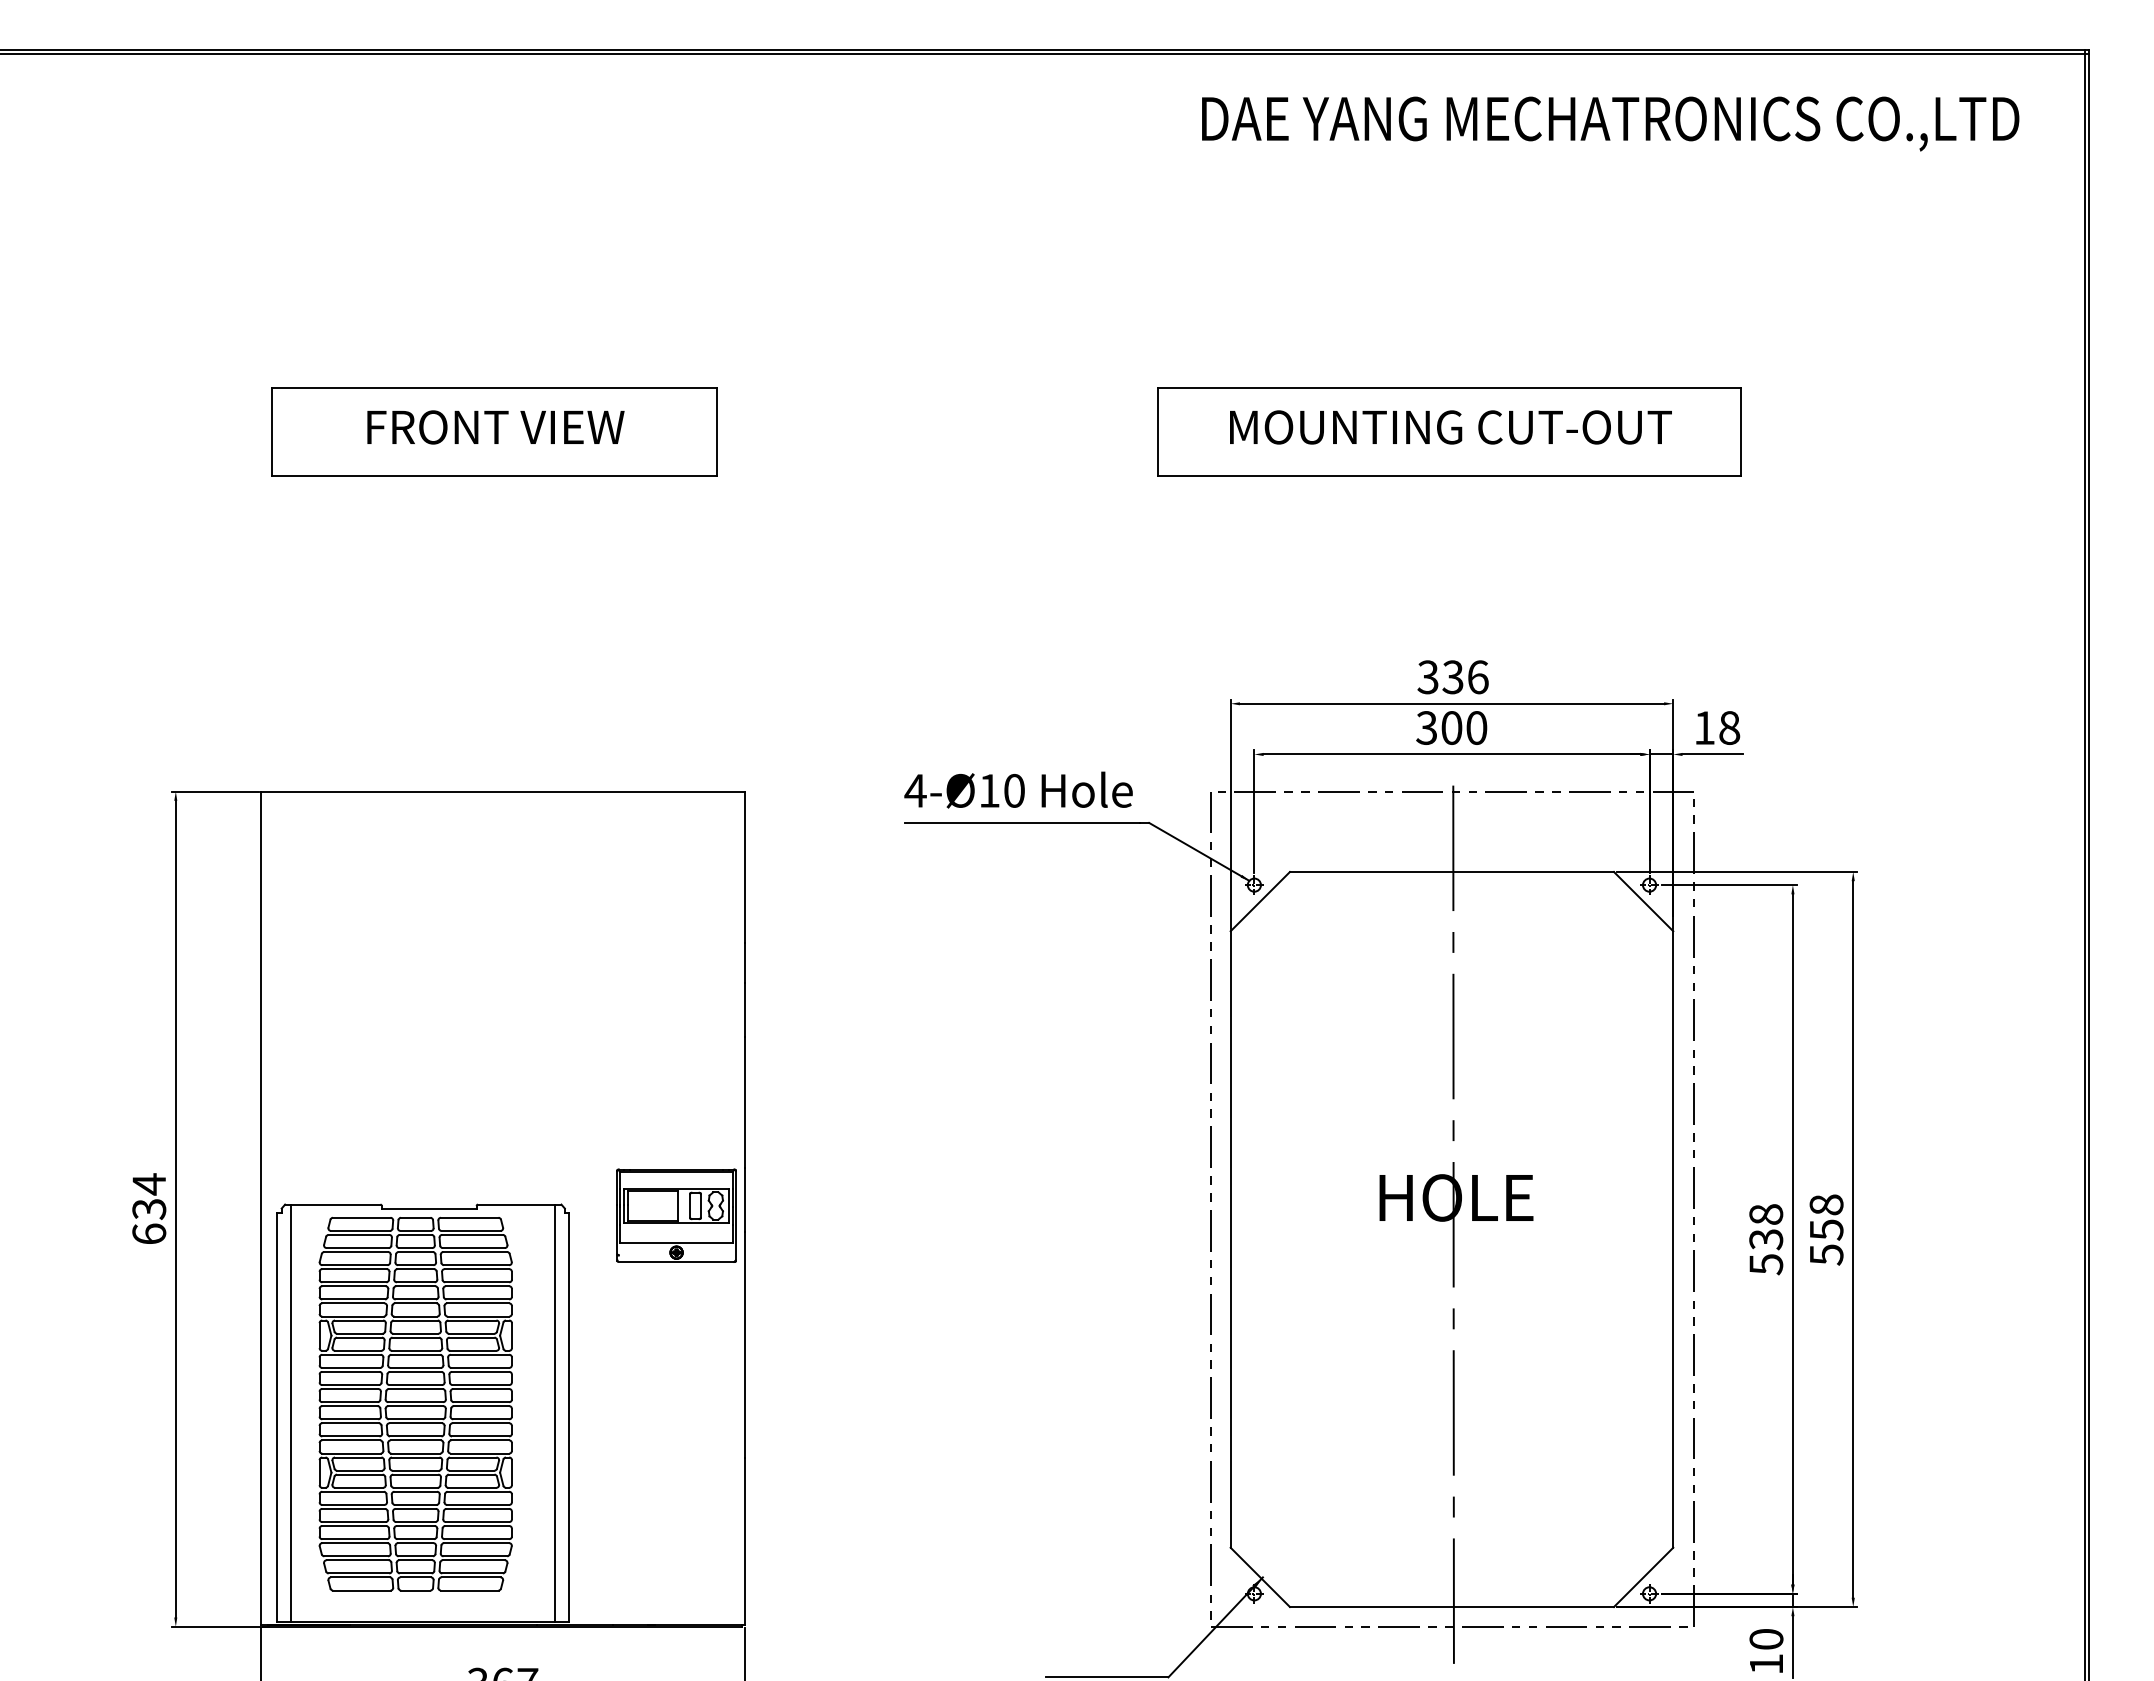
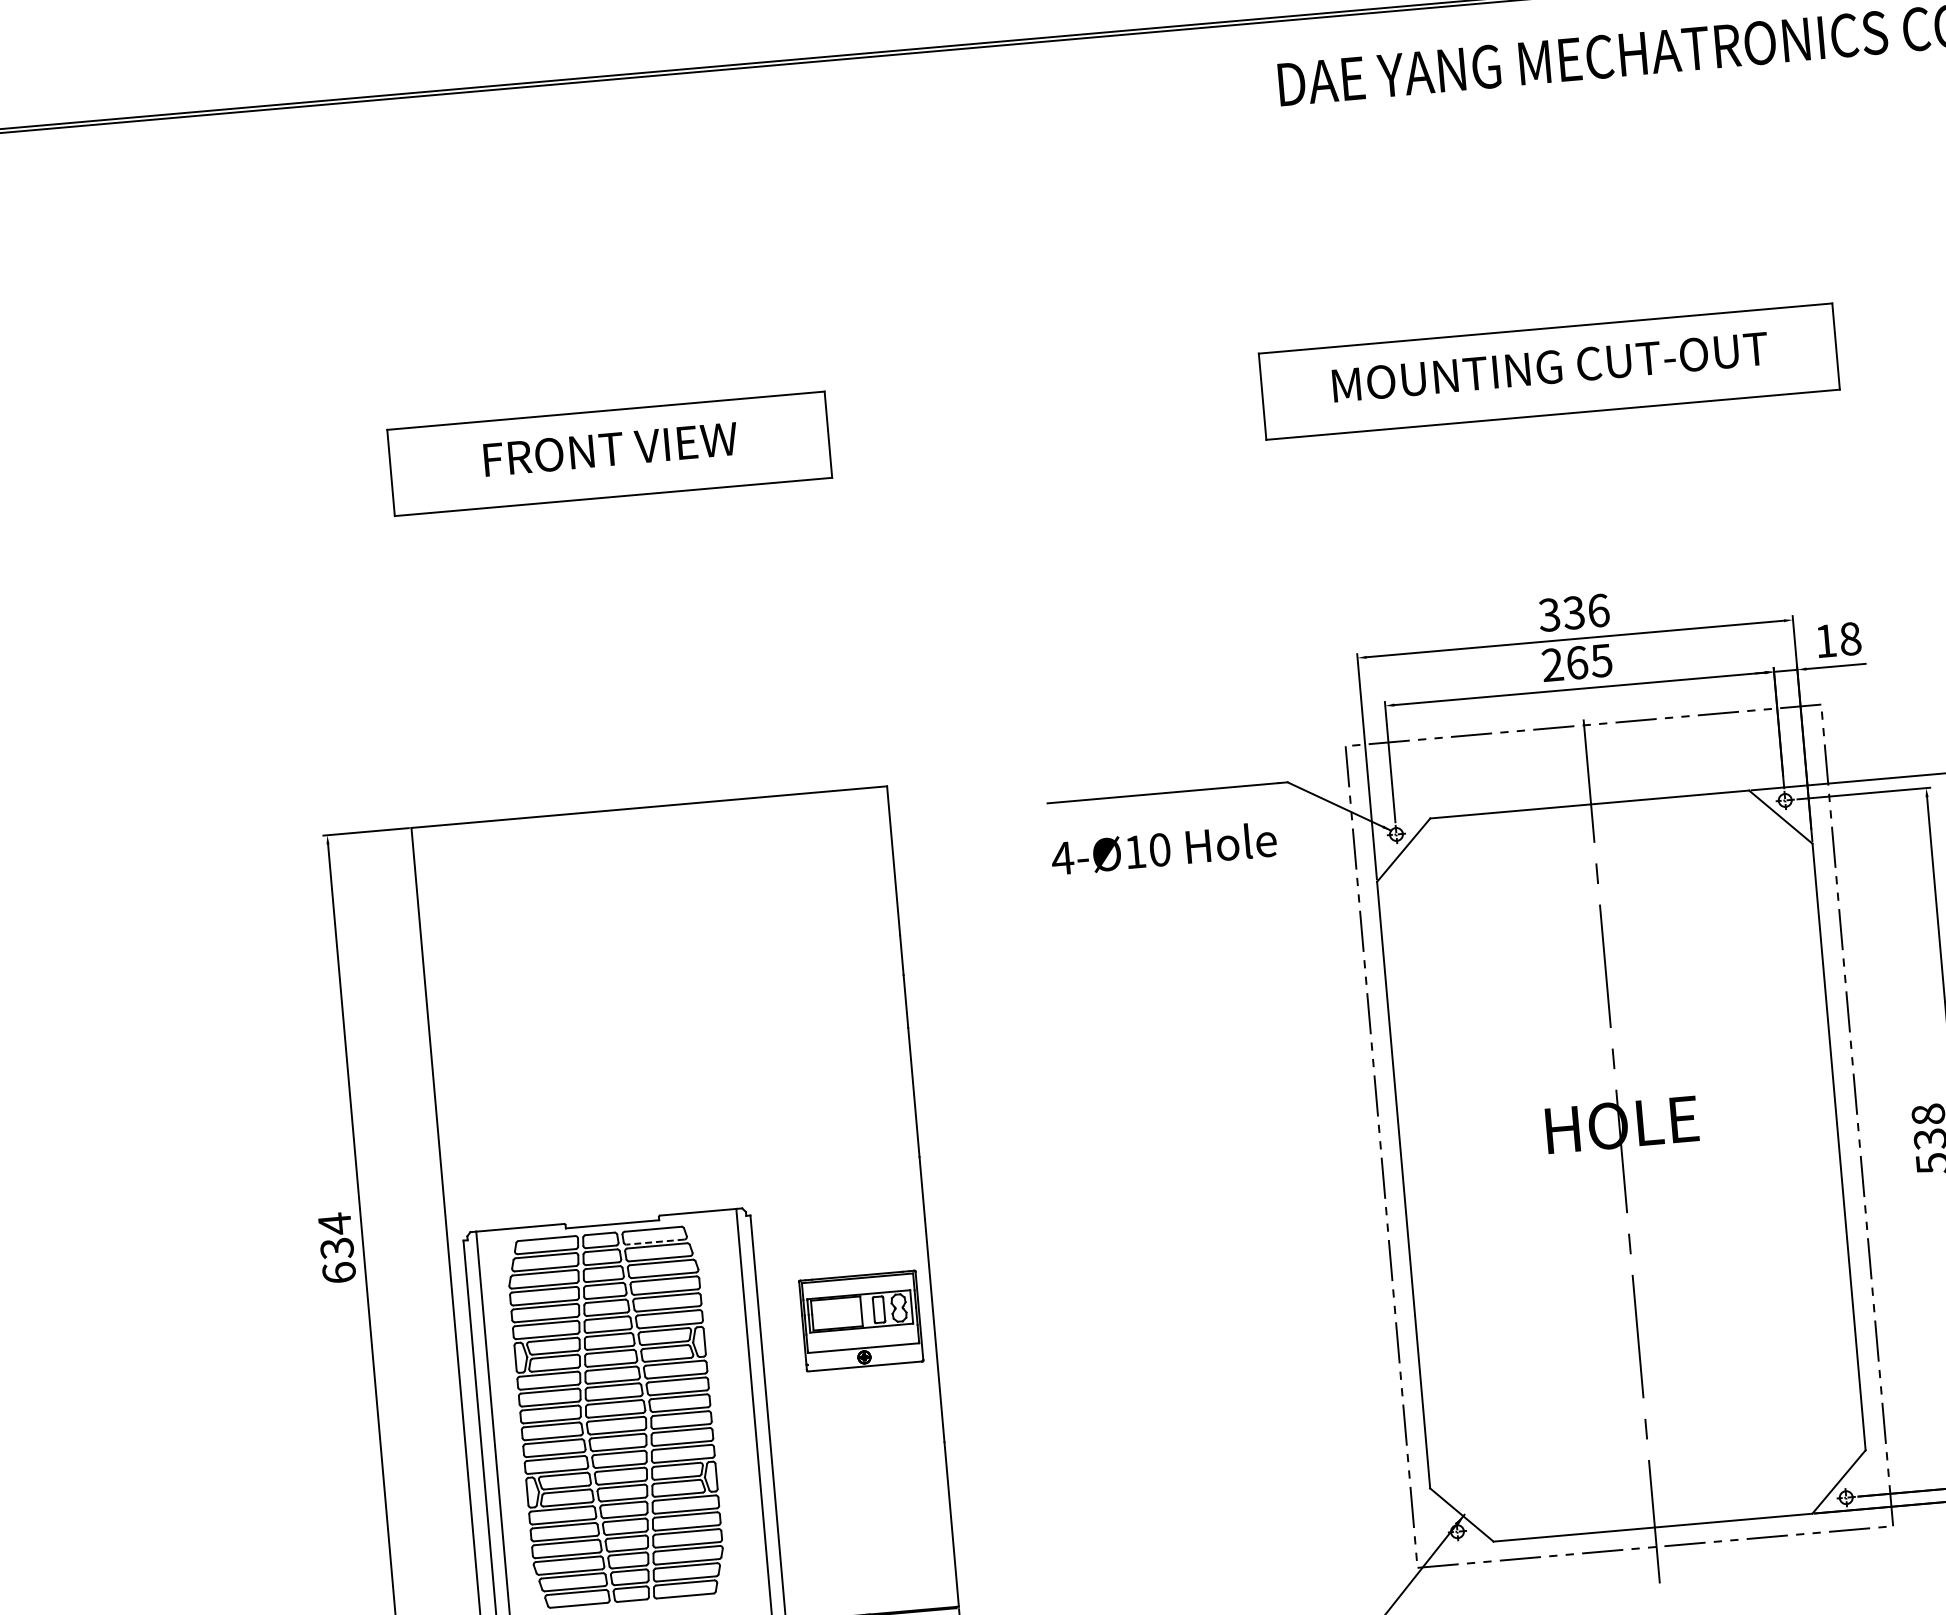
text: (1451, 727) -> (1576, 662), 300 -> 265
text: (1018, 789) -> (1163, 848), moved
part: (676, 1215) -> (861, 1320), moved
line: (470, 1230) -> (654, 1241), solid -> dashed

